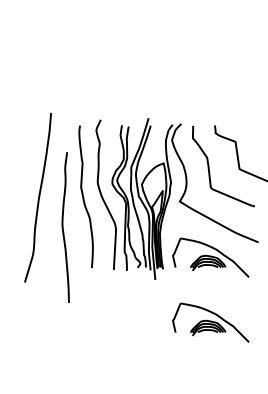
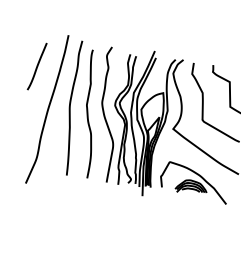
curve: (20, 151) -> (36, 66), added
curve: (63, 227) -> (70, 107), moved
part: (210, 322) -> (186, 240), removed

